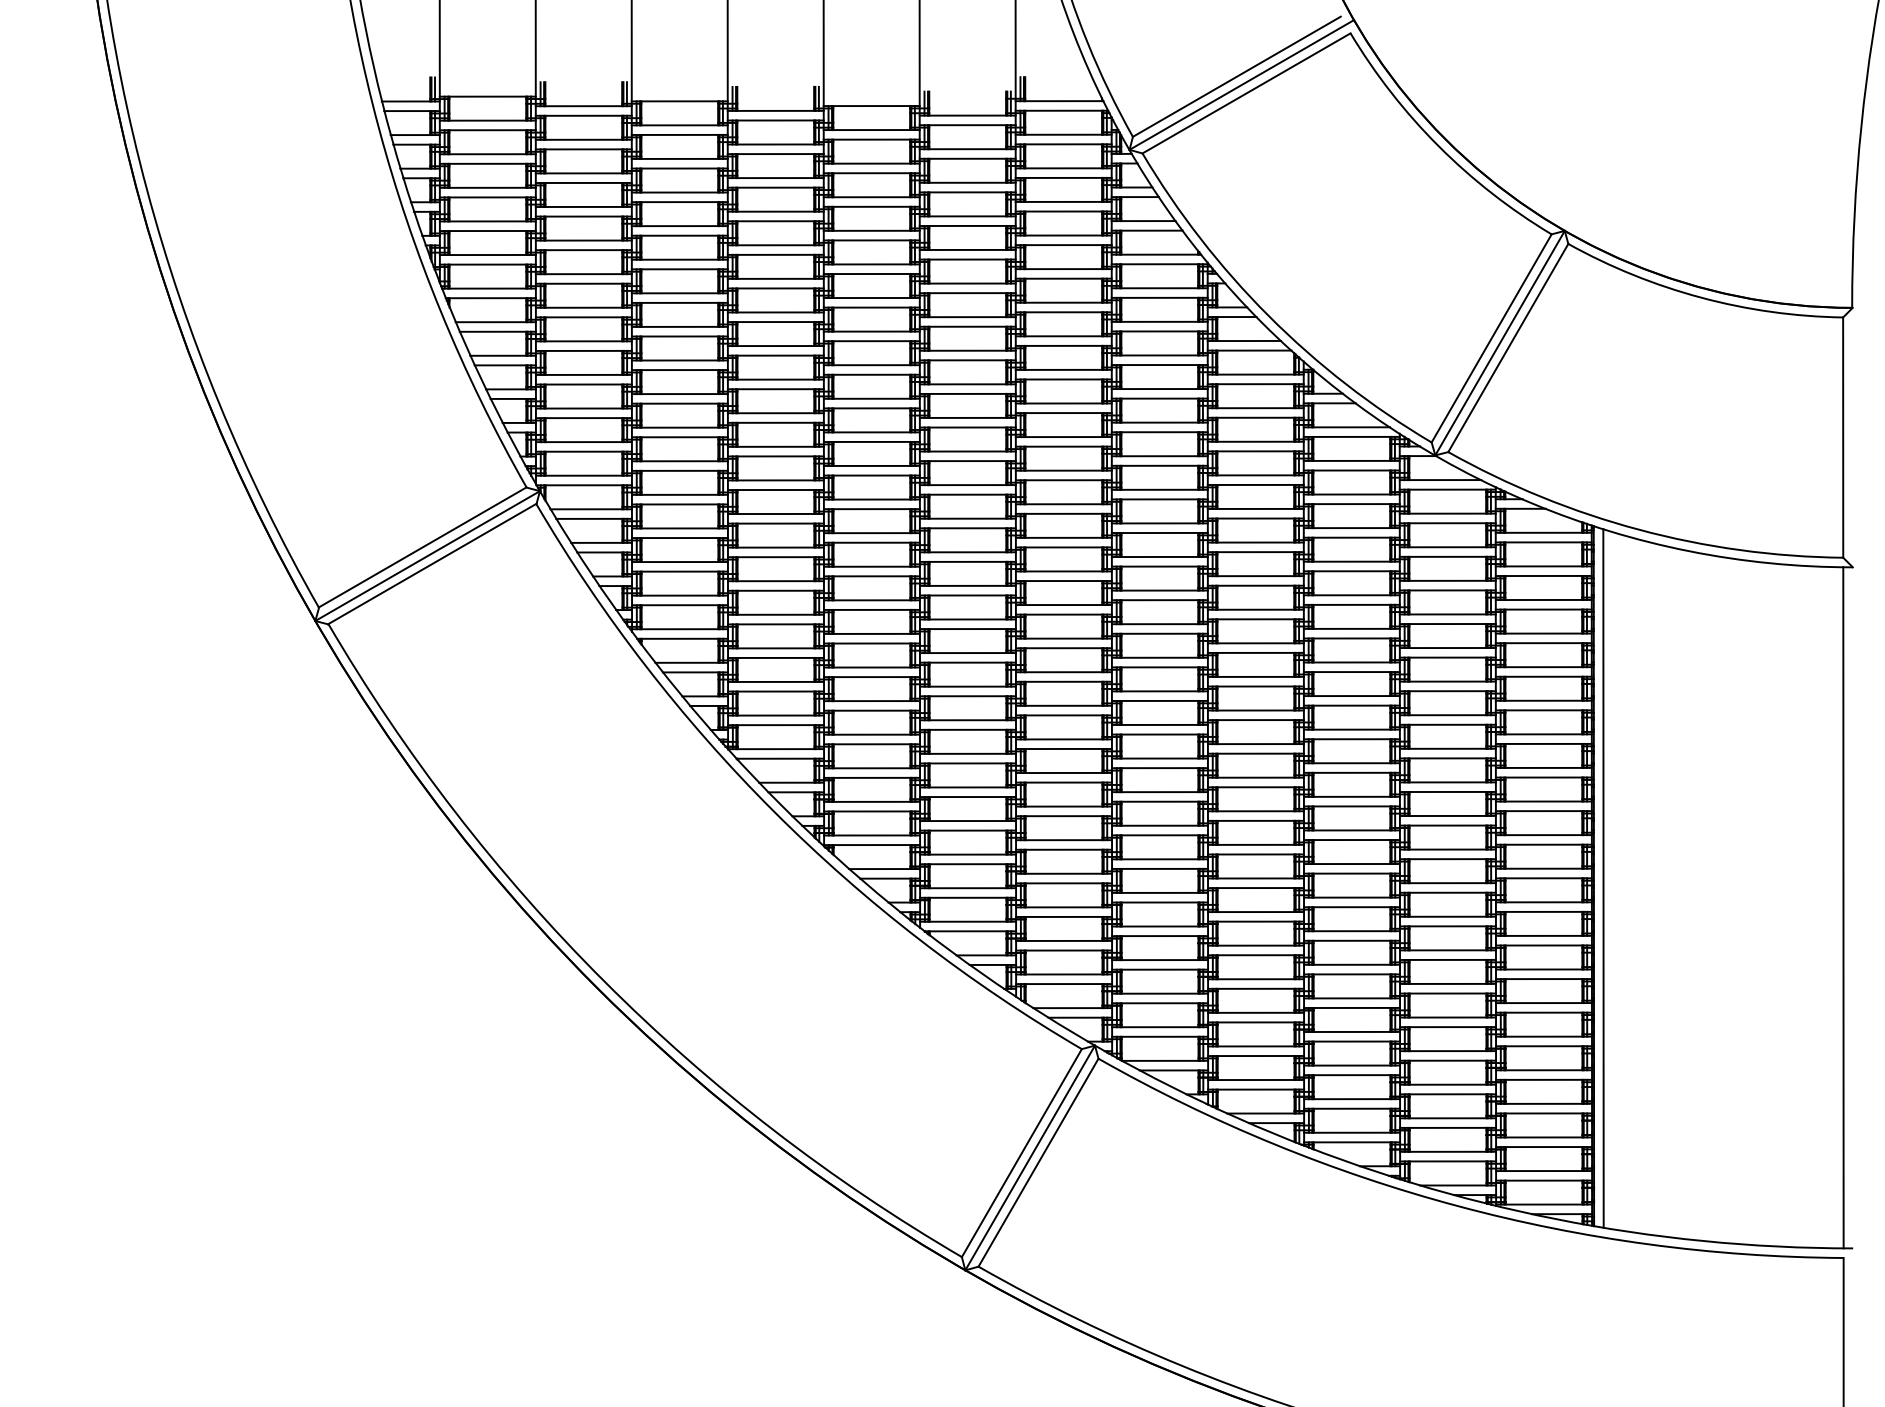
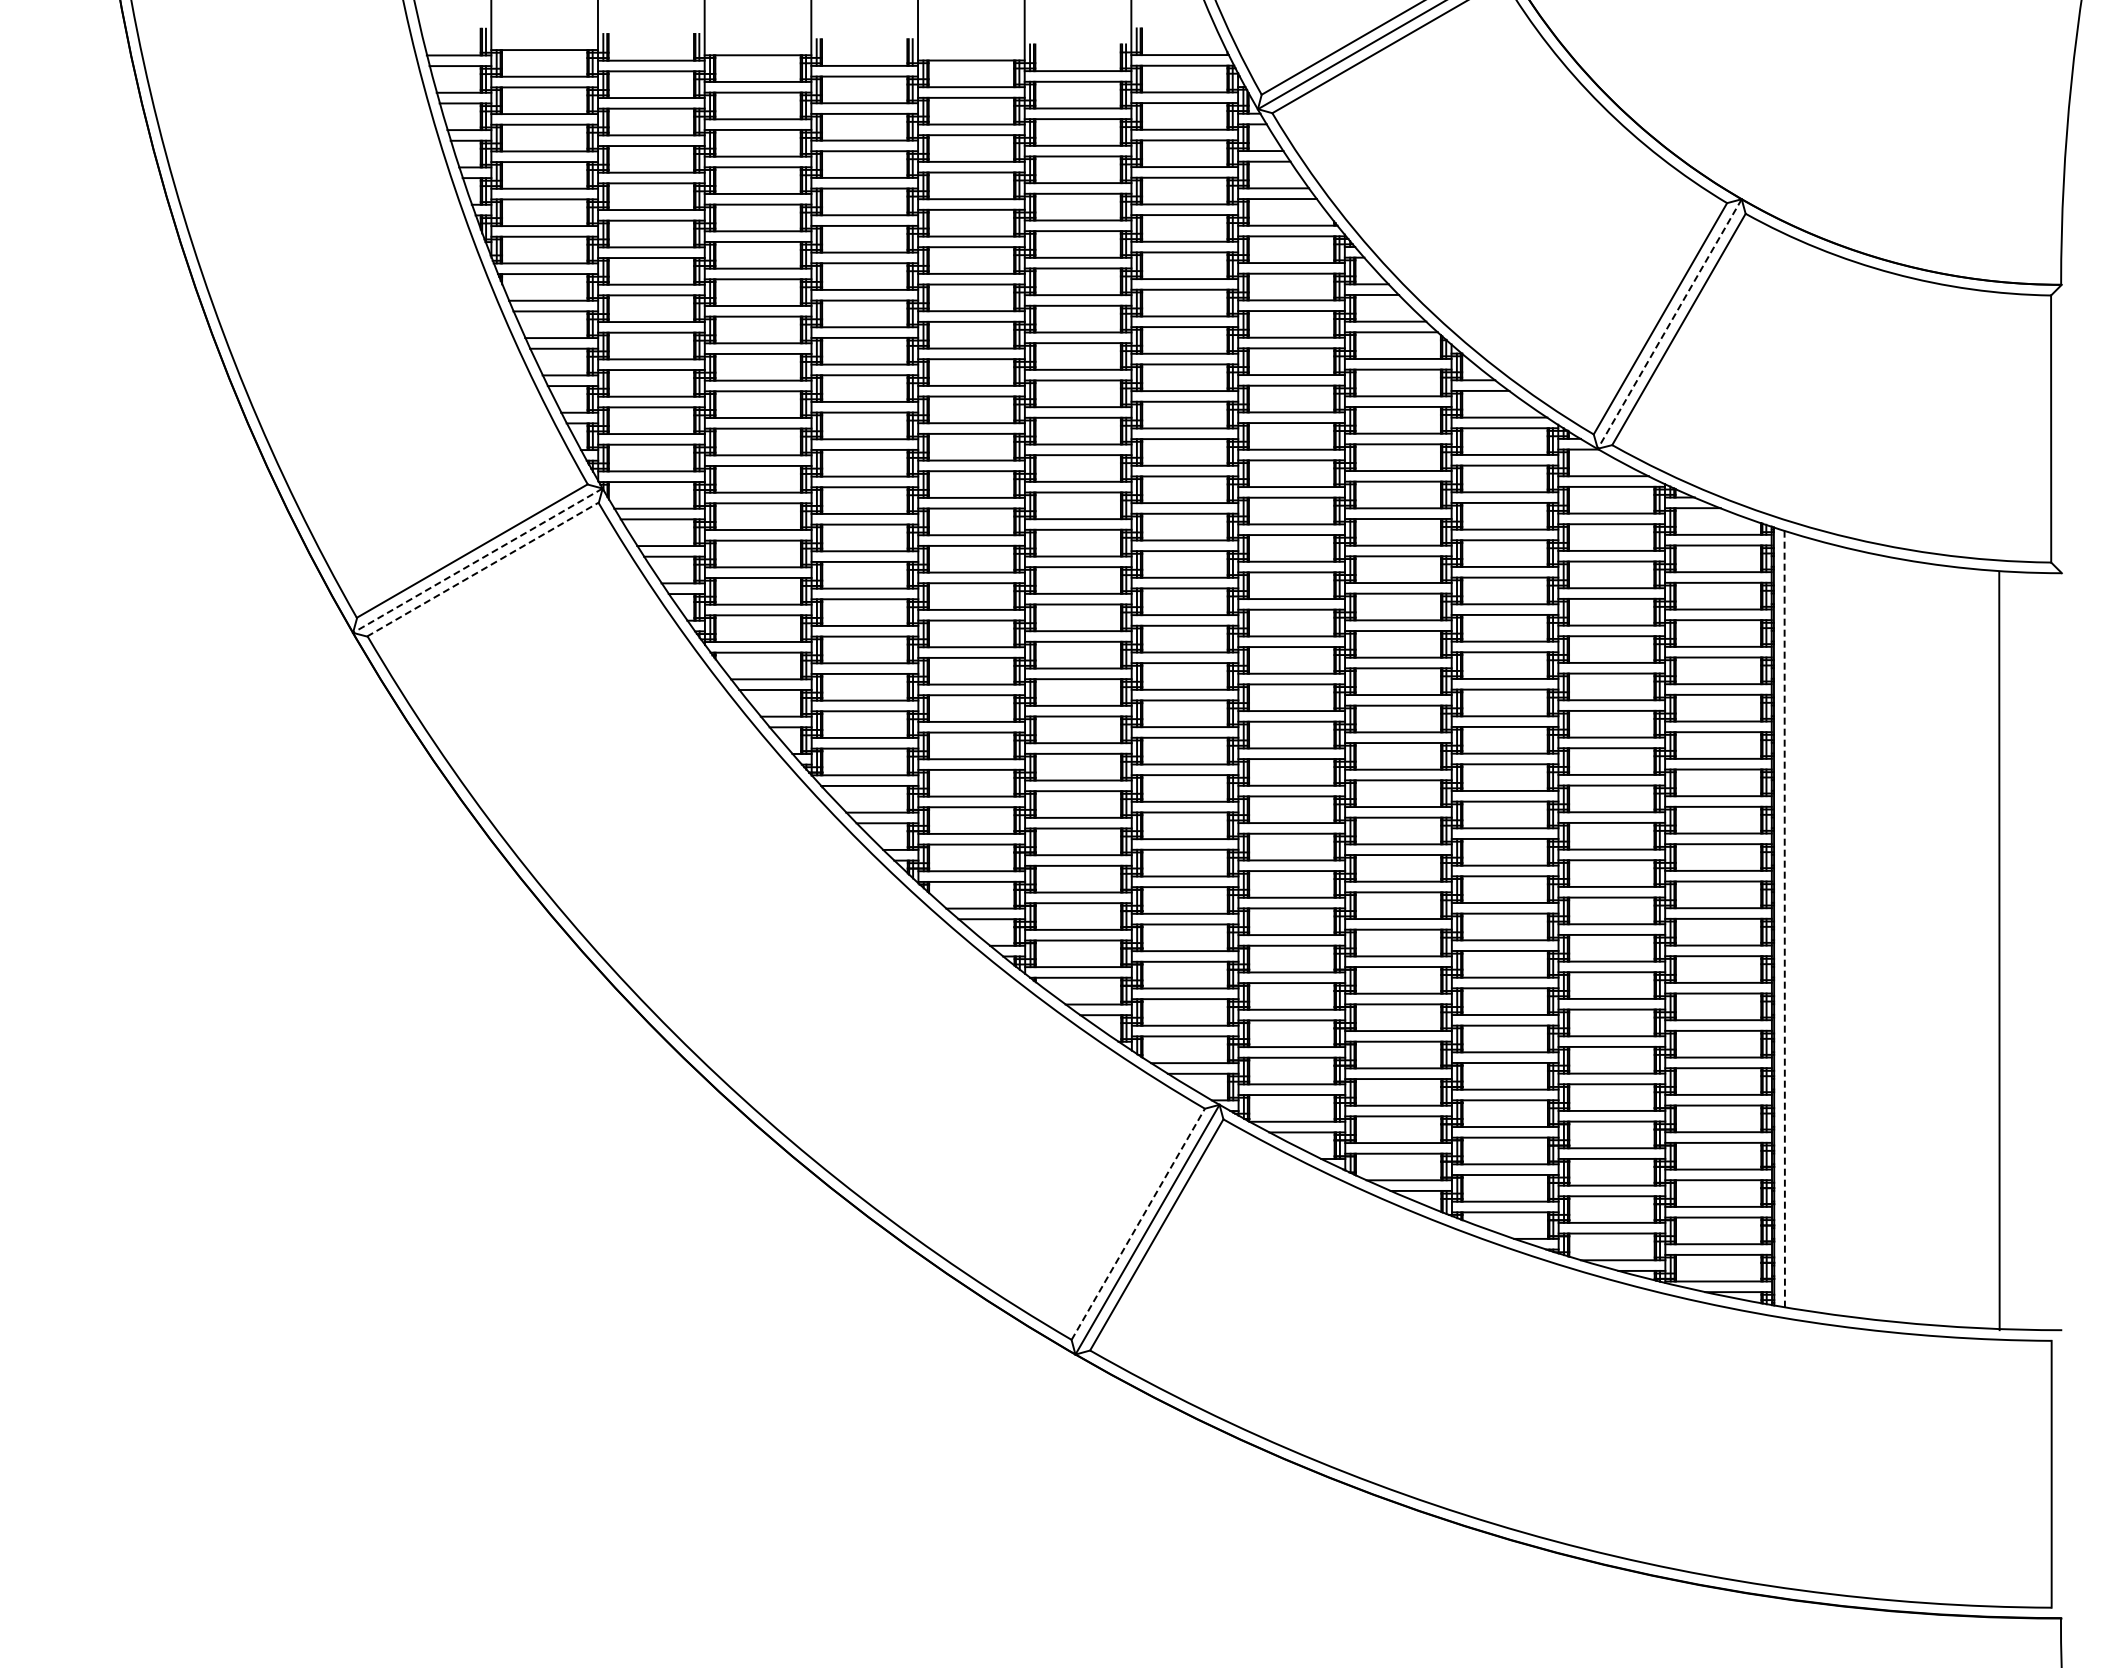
line: (1499, 343) -> (1669, 324), solid -> dashed
line: (427, 555) -> (477, 560), solid -> dashed
line: (431, 563) -> (482, 569), solid -> dashed
line: (1603, 878) -> (1784, 919), solid -> dashed
line: (1843, 907) -> (1999, 951), moved
line: (1022, 1152) -> (1138, 1223), solid -> dashed

